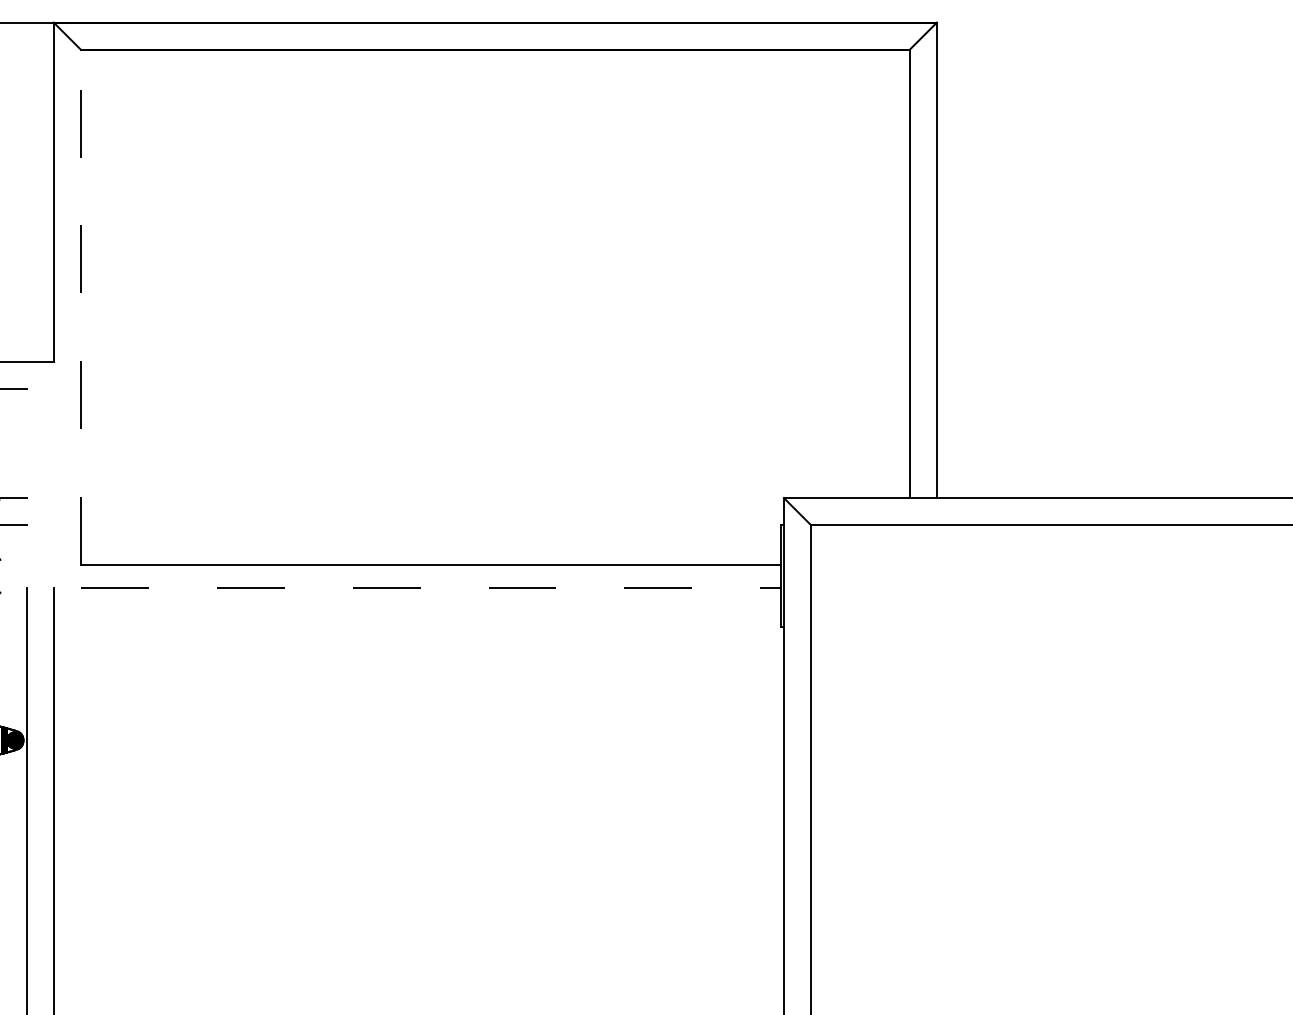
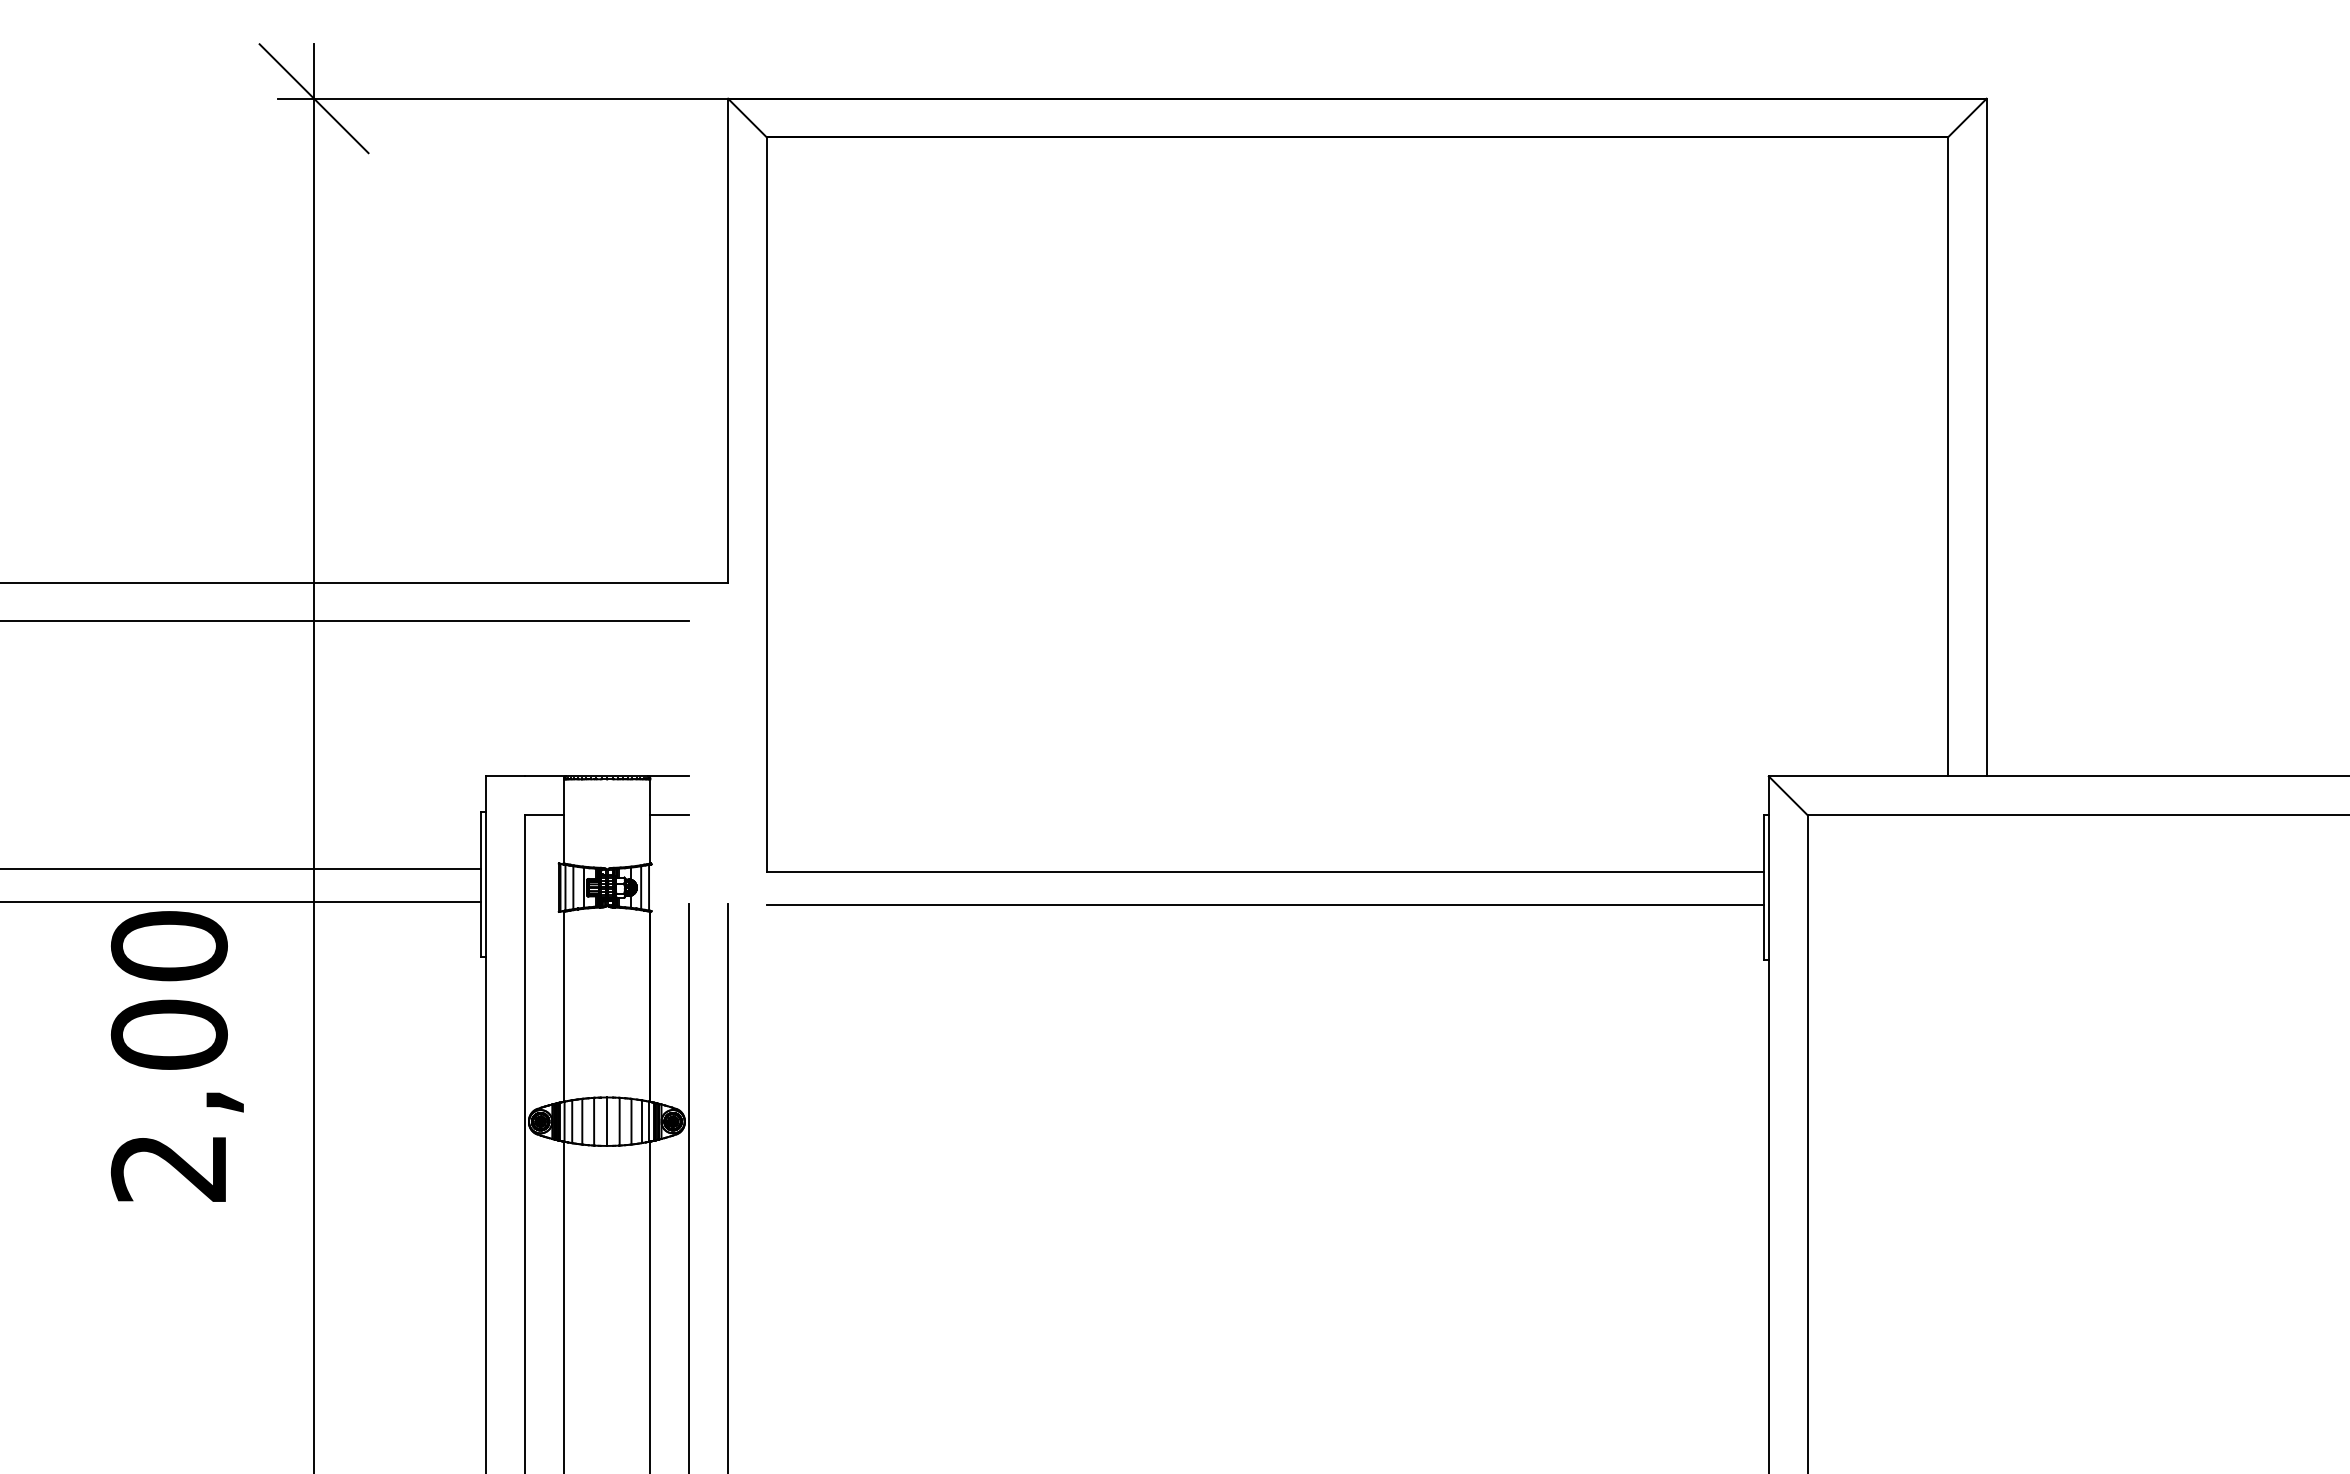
line: (80, 307) -> (766, 504), dashed -> solid
line: (430, 588) -> (1265, 904), dashed -> solid

